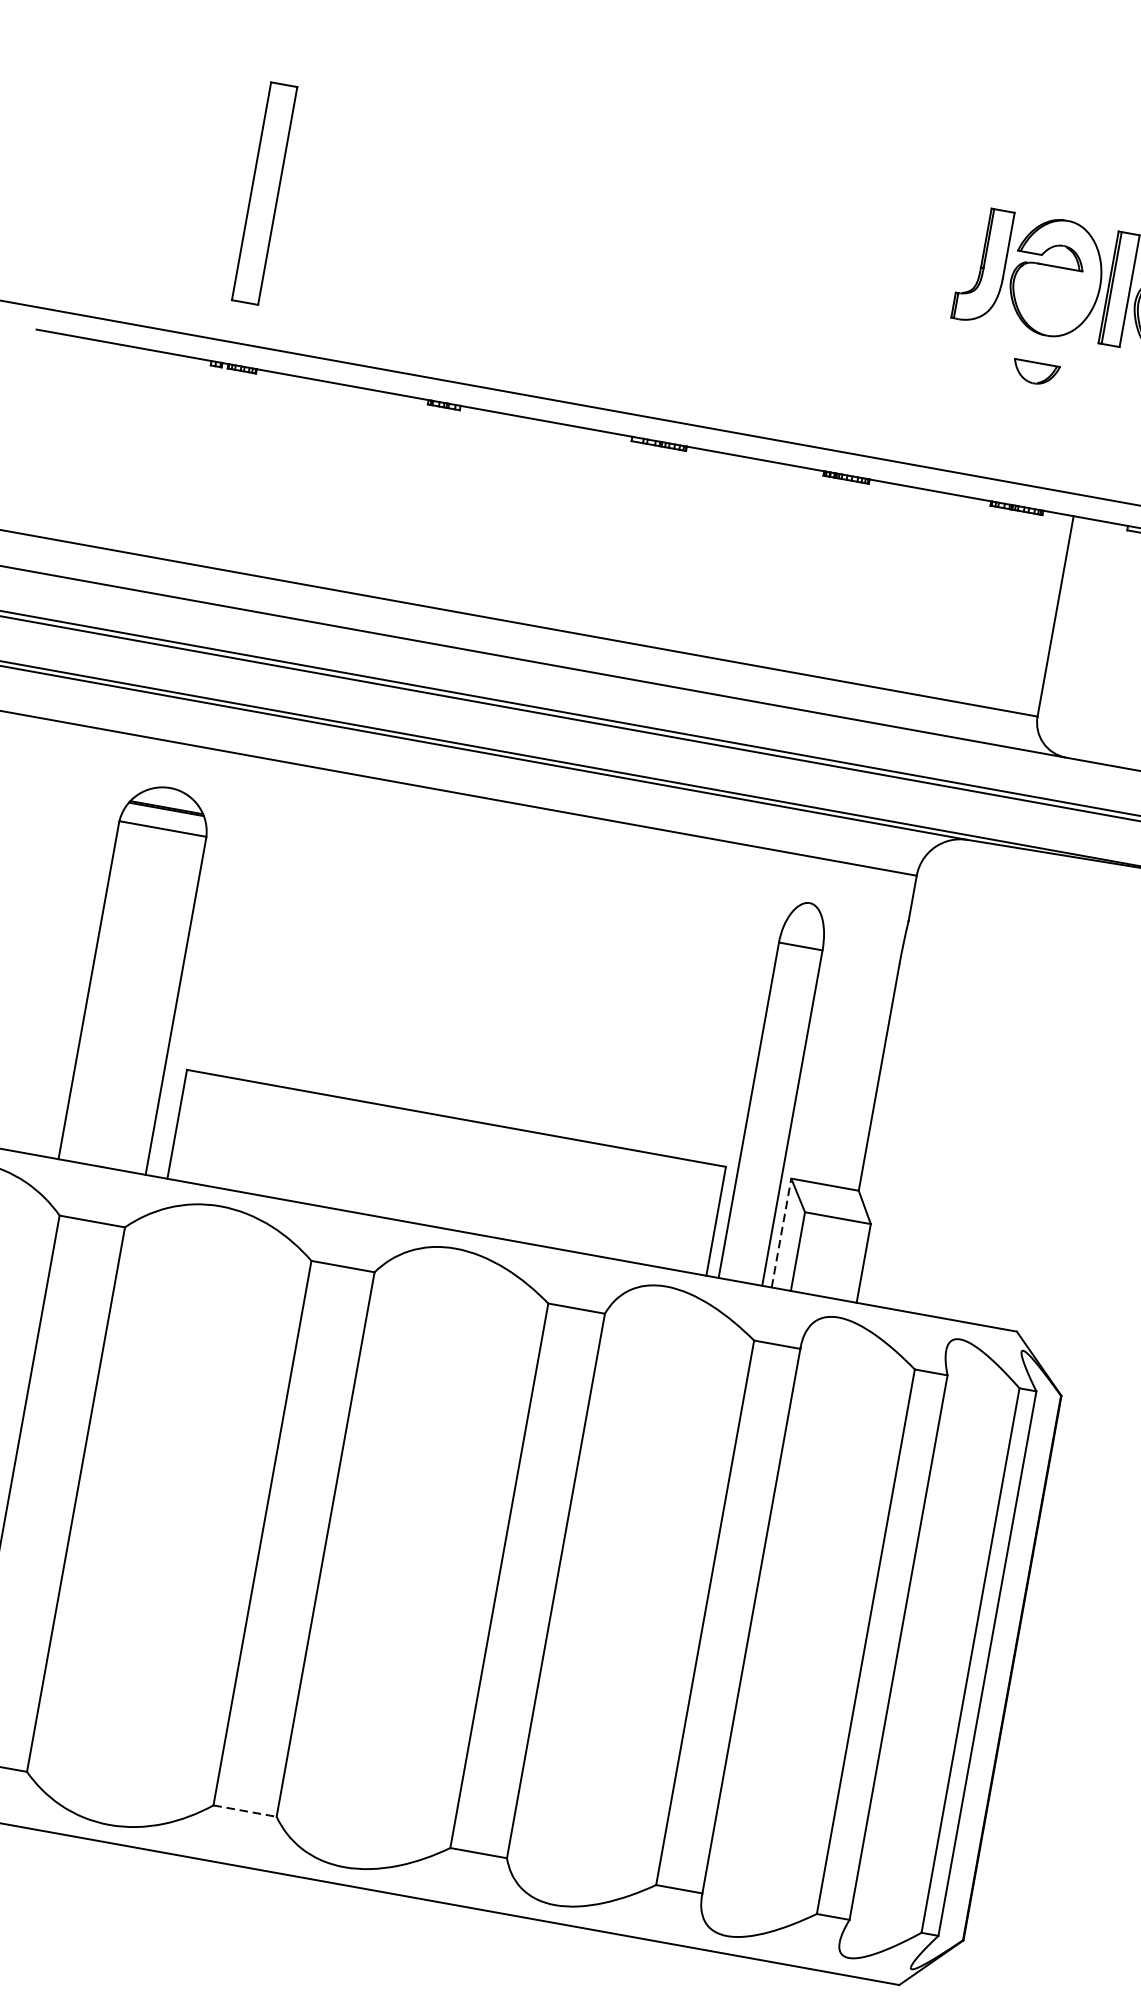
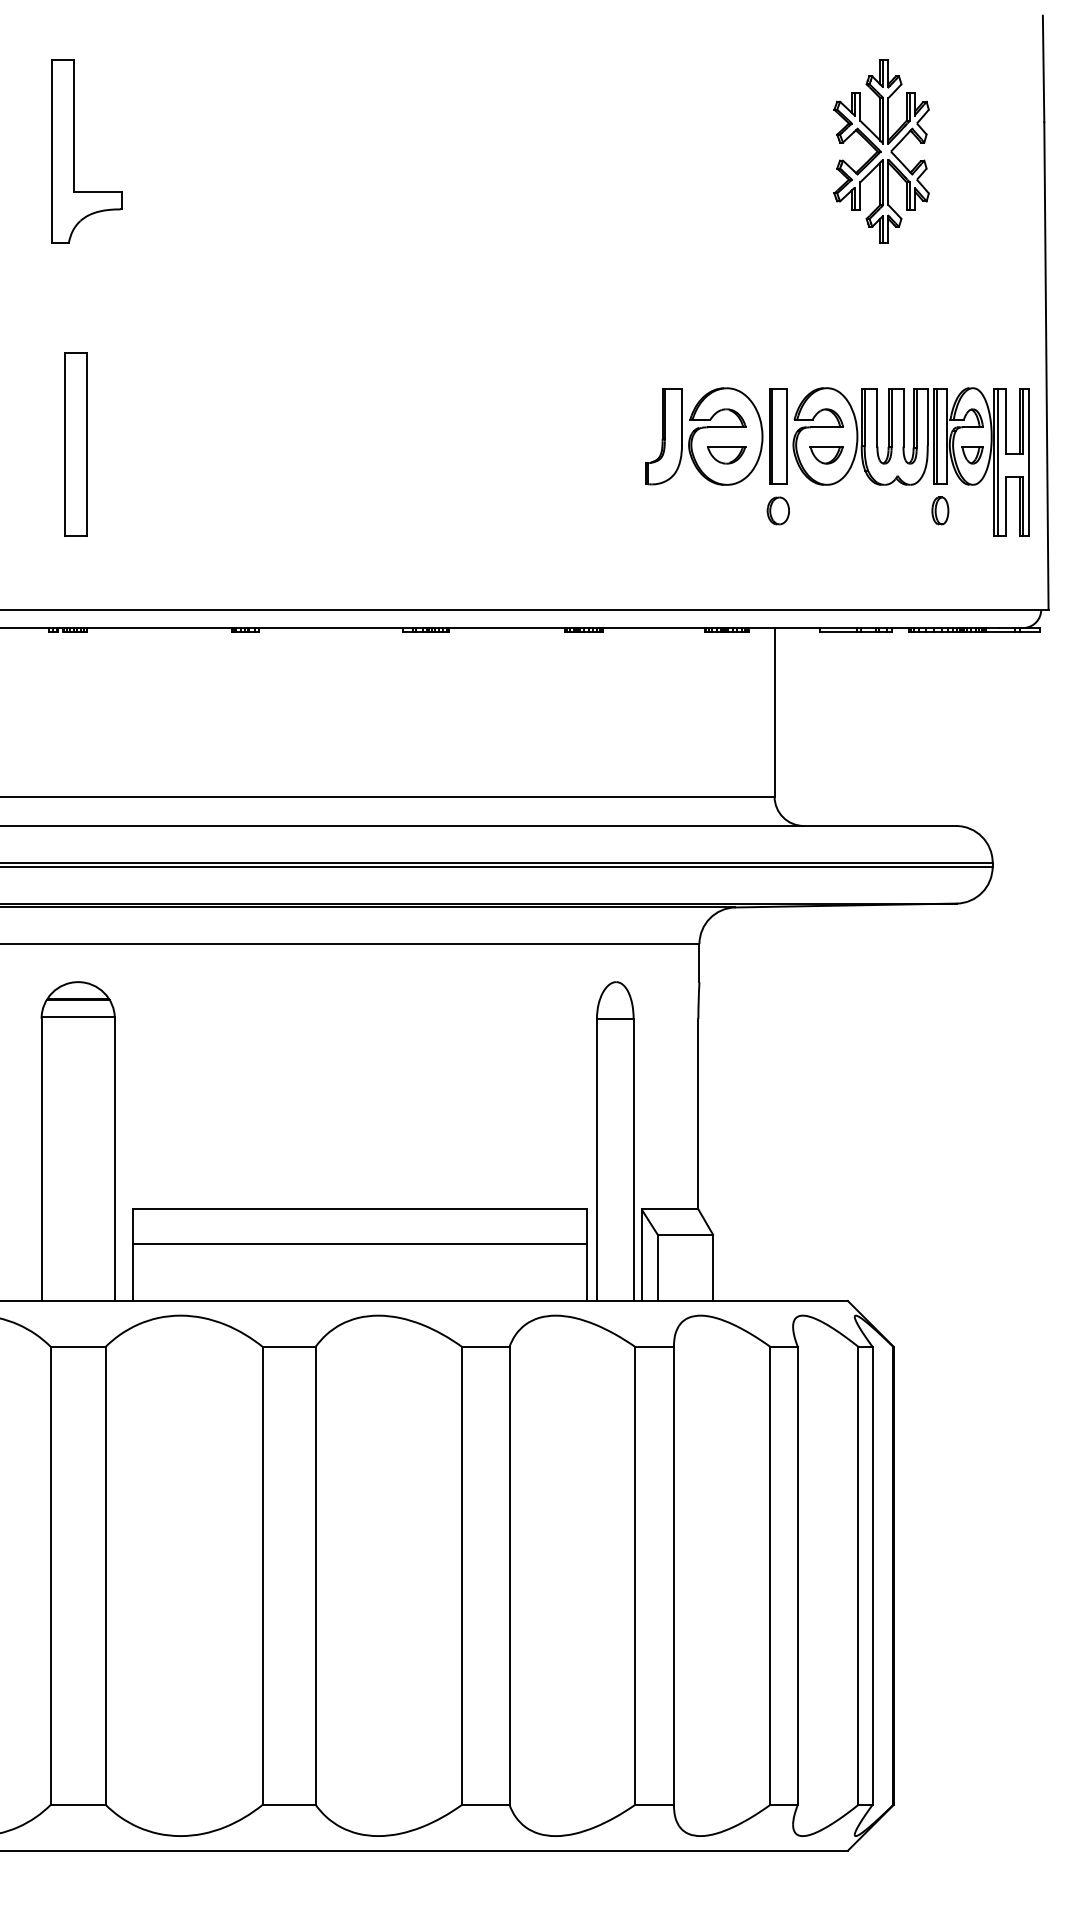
part: (264, 193) -> (75, 444), moved
part: (1035, 373) -> (726, 455), moved
part: (1102, 377) -> (777, 510), added
line: (448, 1160) -> (359, 1244), added
line: (781, 1233) -> (641, 1255), dashed -> solid
line: (245, 1810) -> (289, 1804), dashed -> solid

